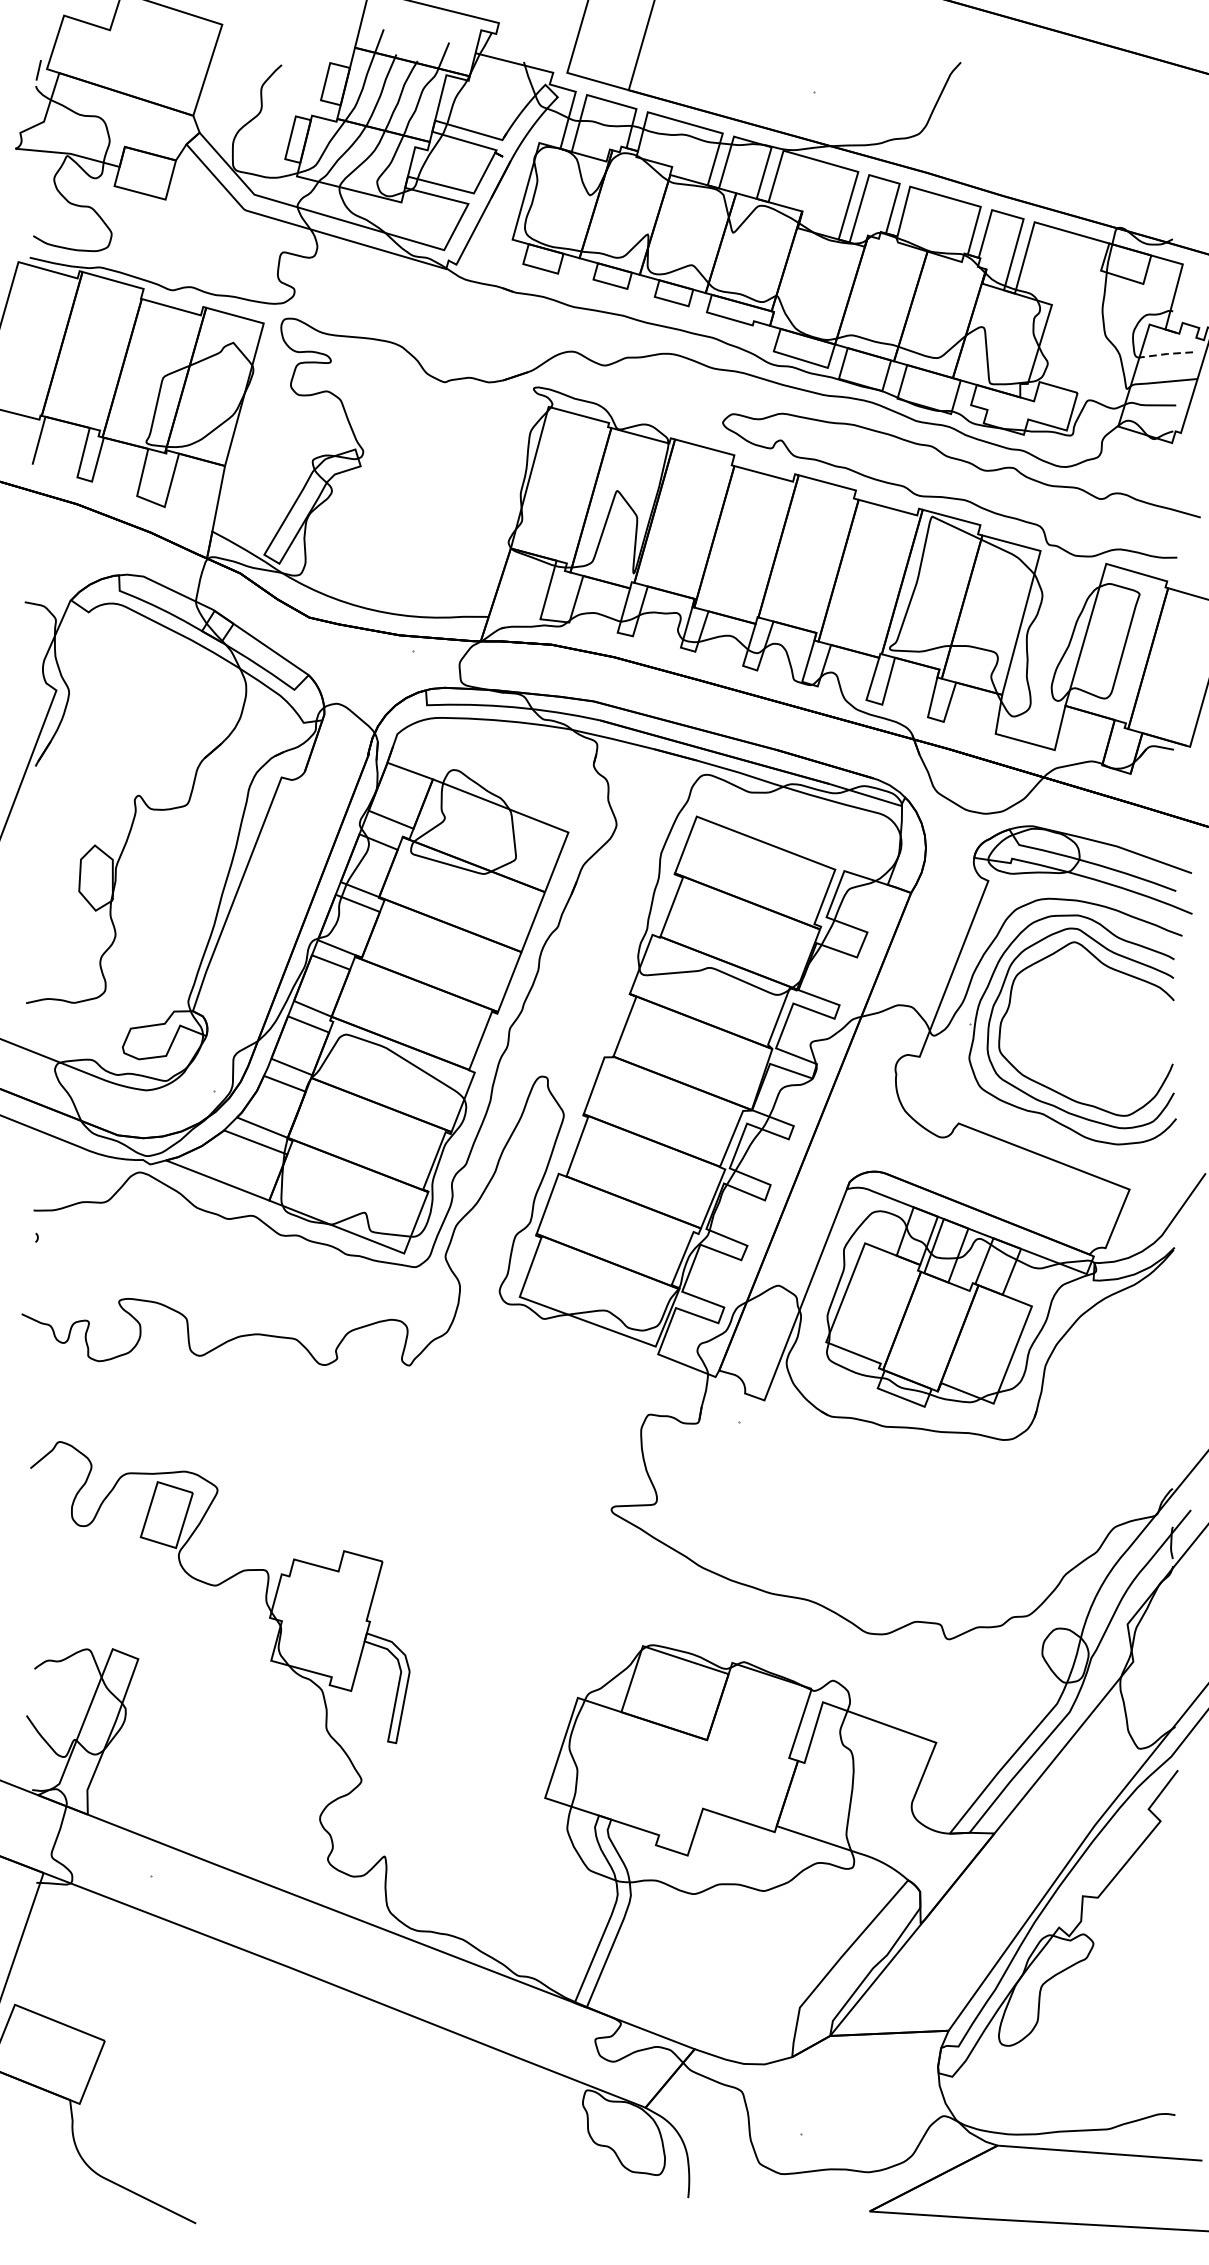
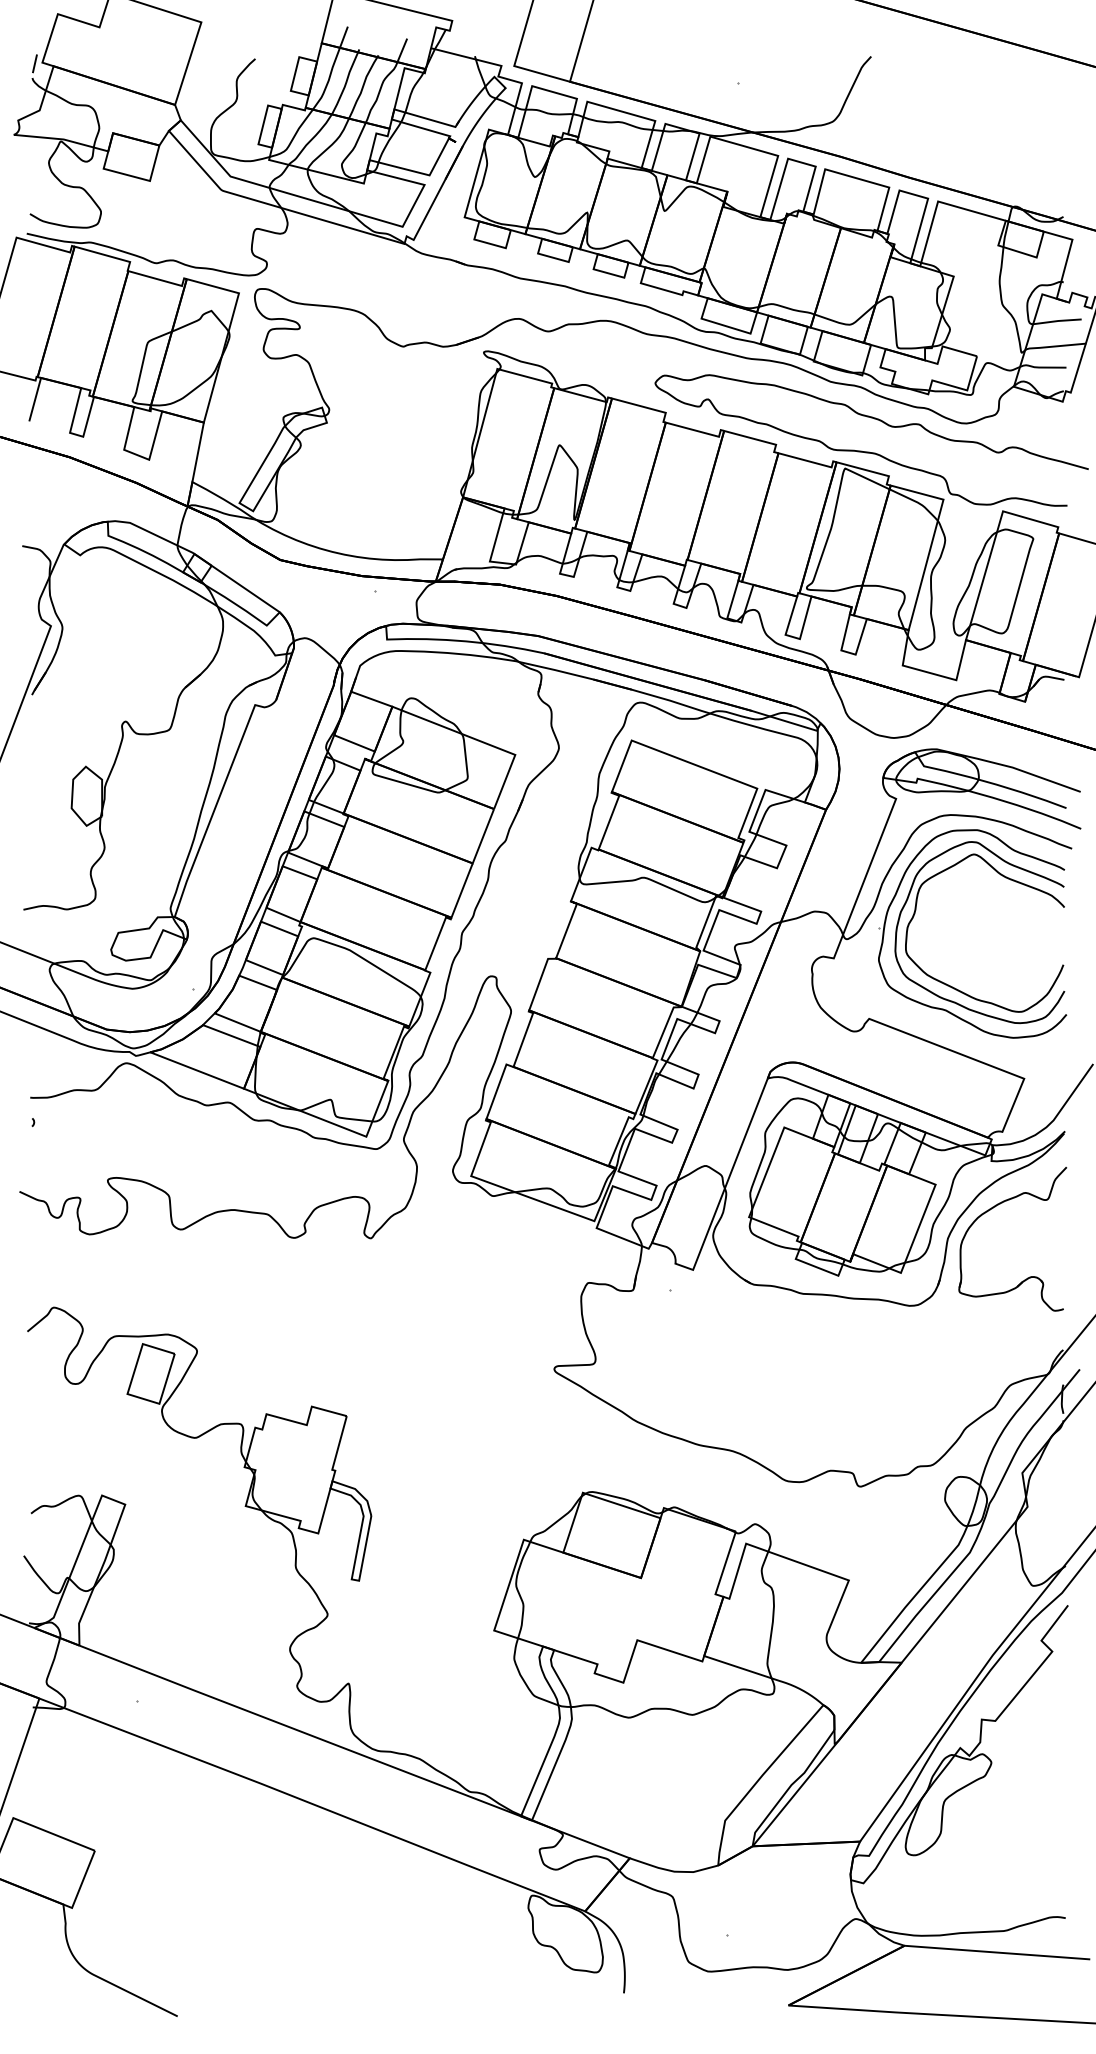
line: (1166, 354) -> (1057, 321), dashed -> solid
part: (1097, 1331) -> (995, 1207), added

